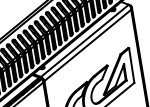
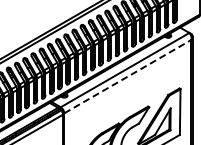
line: (88, 45) -> (128, 76), solid -> dashed

